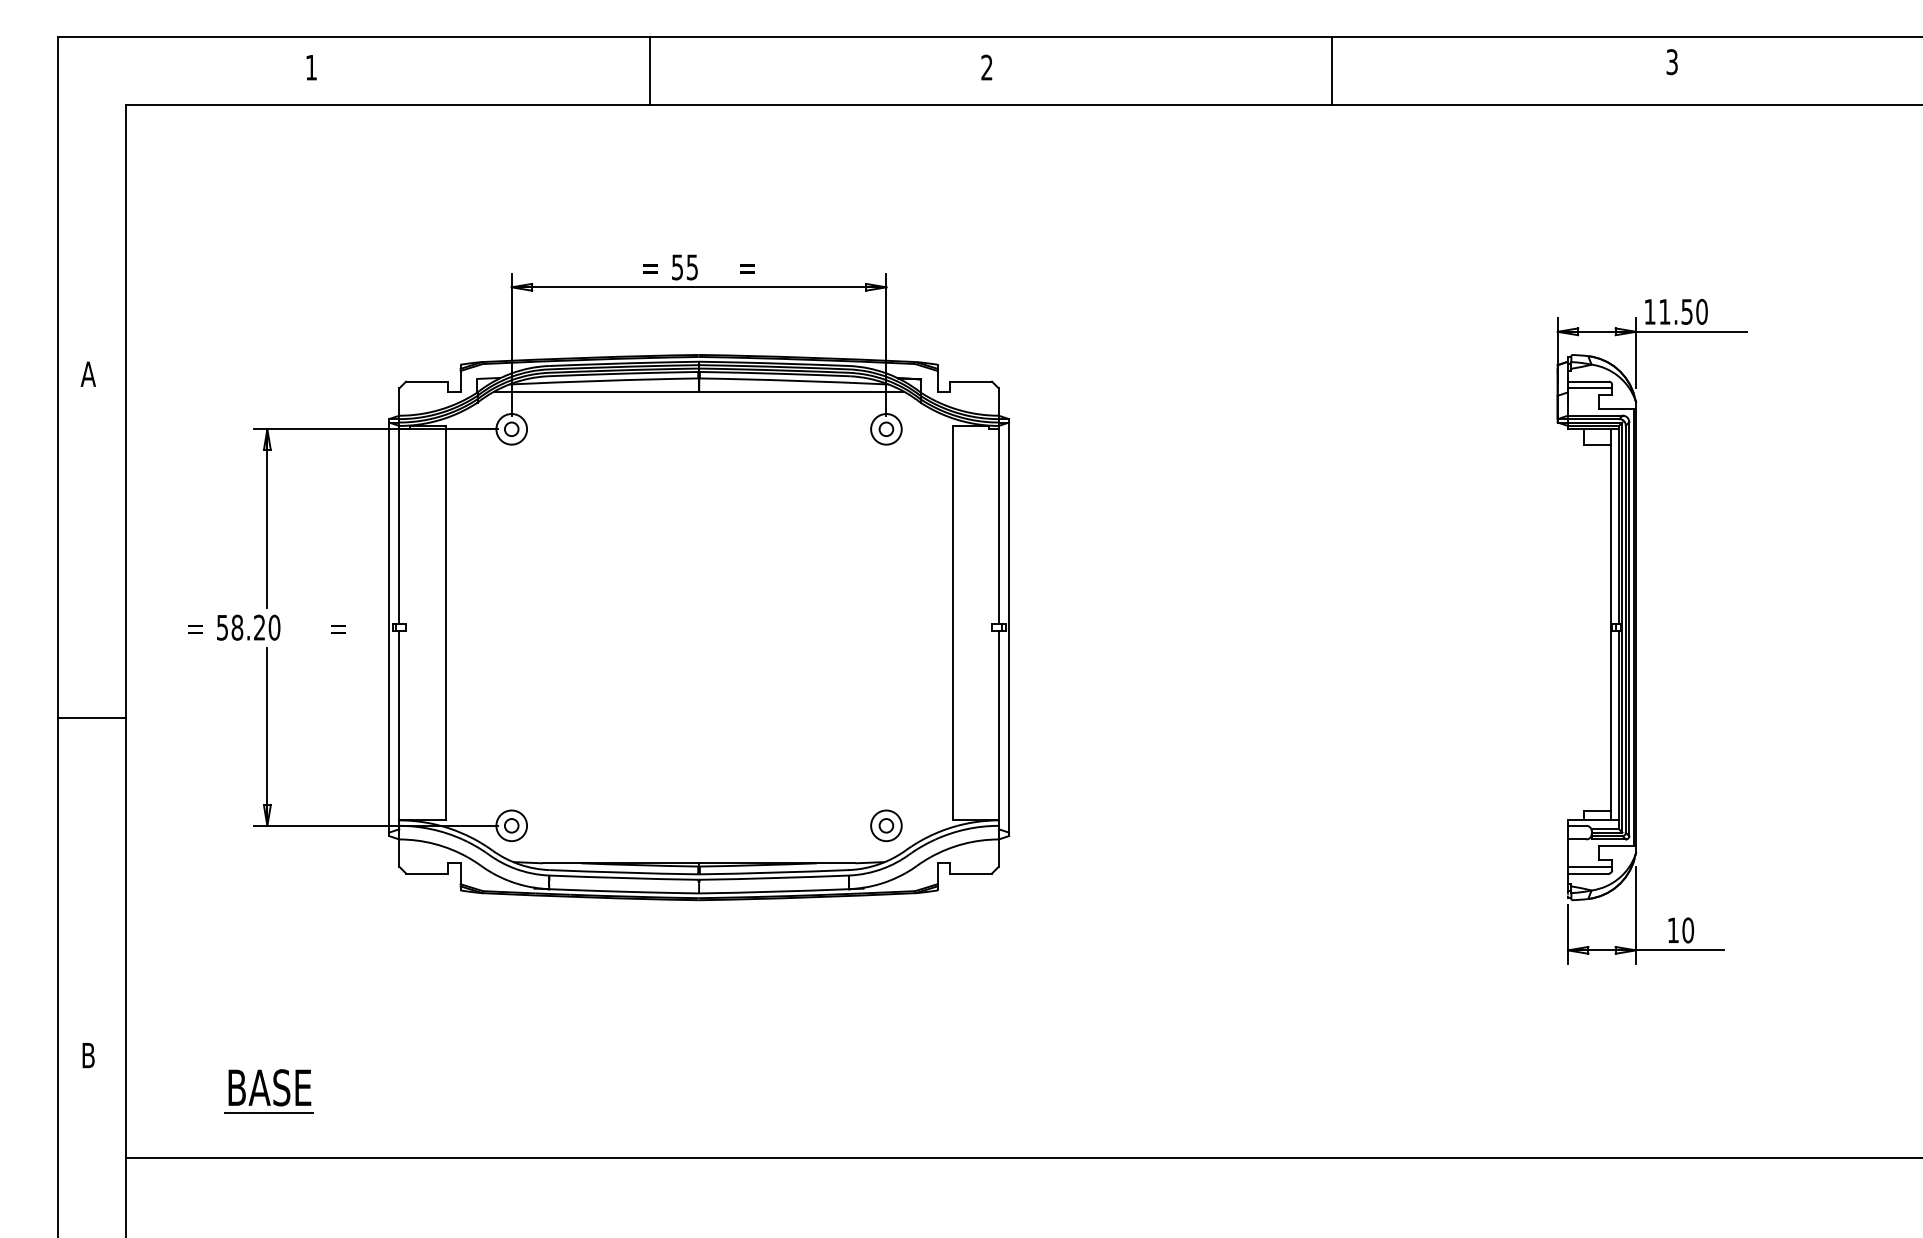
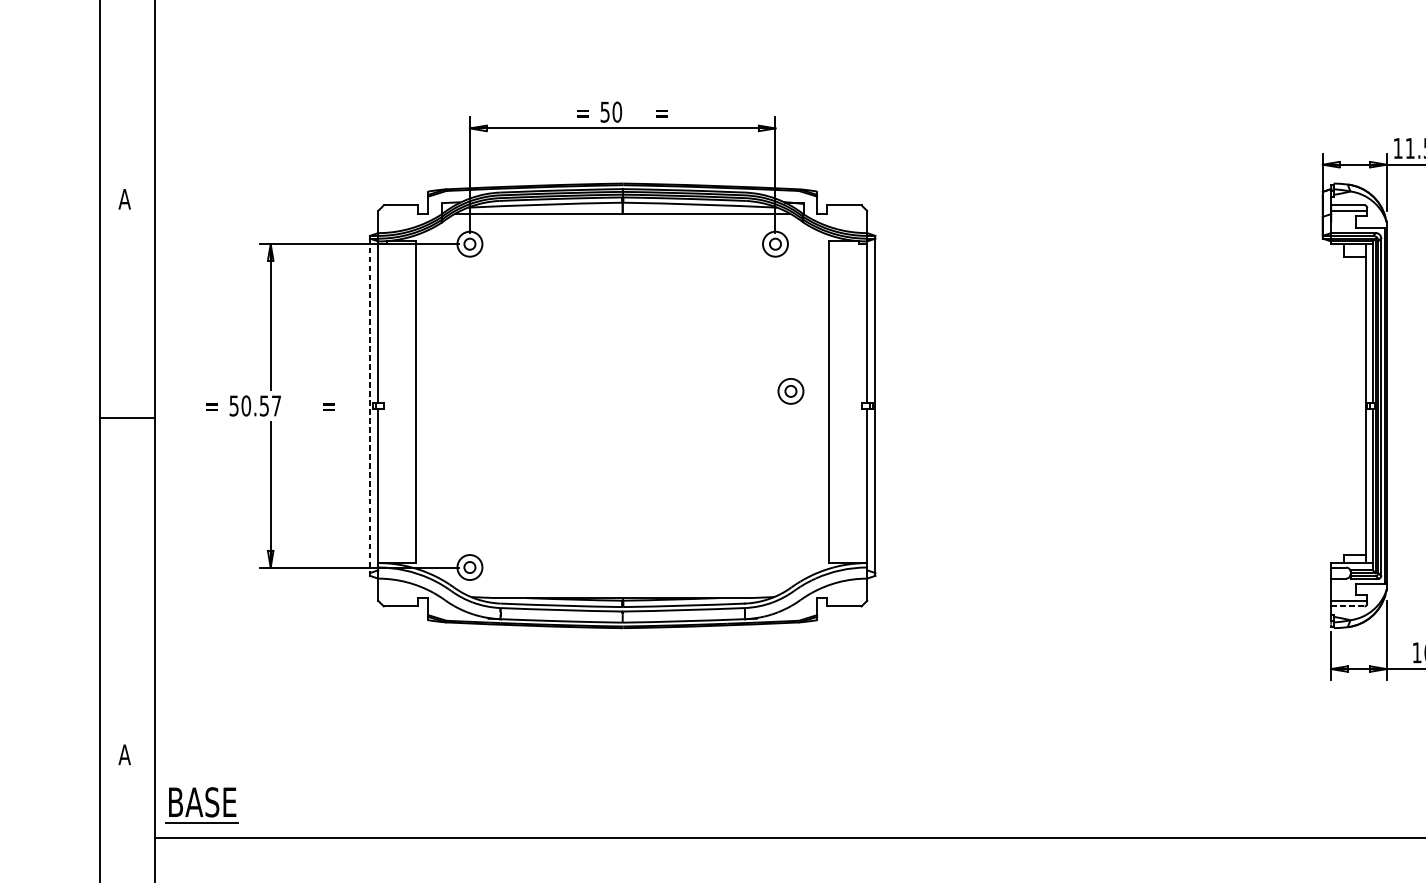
text: (692, 267) -> (617, 112), 55 -> 50
text: (255, 627) -> (261, 405), 58.20 -> 50.57
line: (389, 628) -> (370, 406), solid -> dashed
line: (91, 718) -> (127, 418), moved
part: (886, 825) -> (791, 391), moved
line: (1588, 873) -> (1347, 606), solid -> dashed
text: (87, 1055) -> (124, 754), B -> A
part: (268, 1091) -> (201, 805), moved

